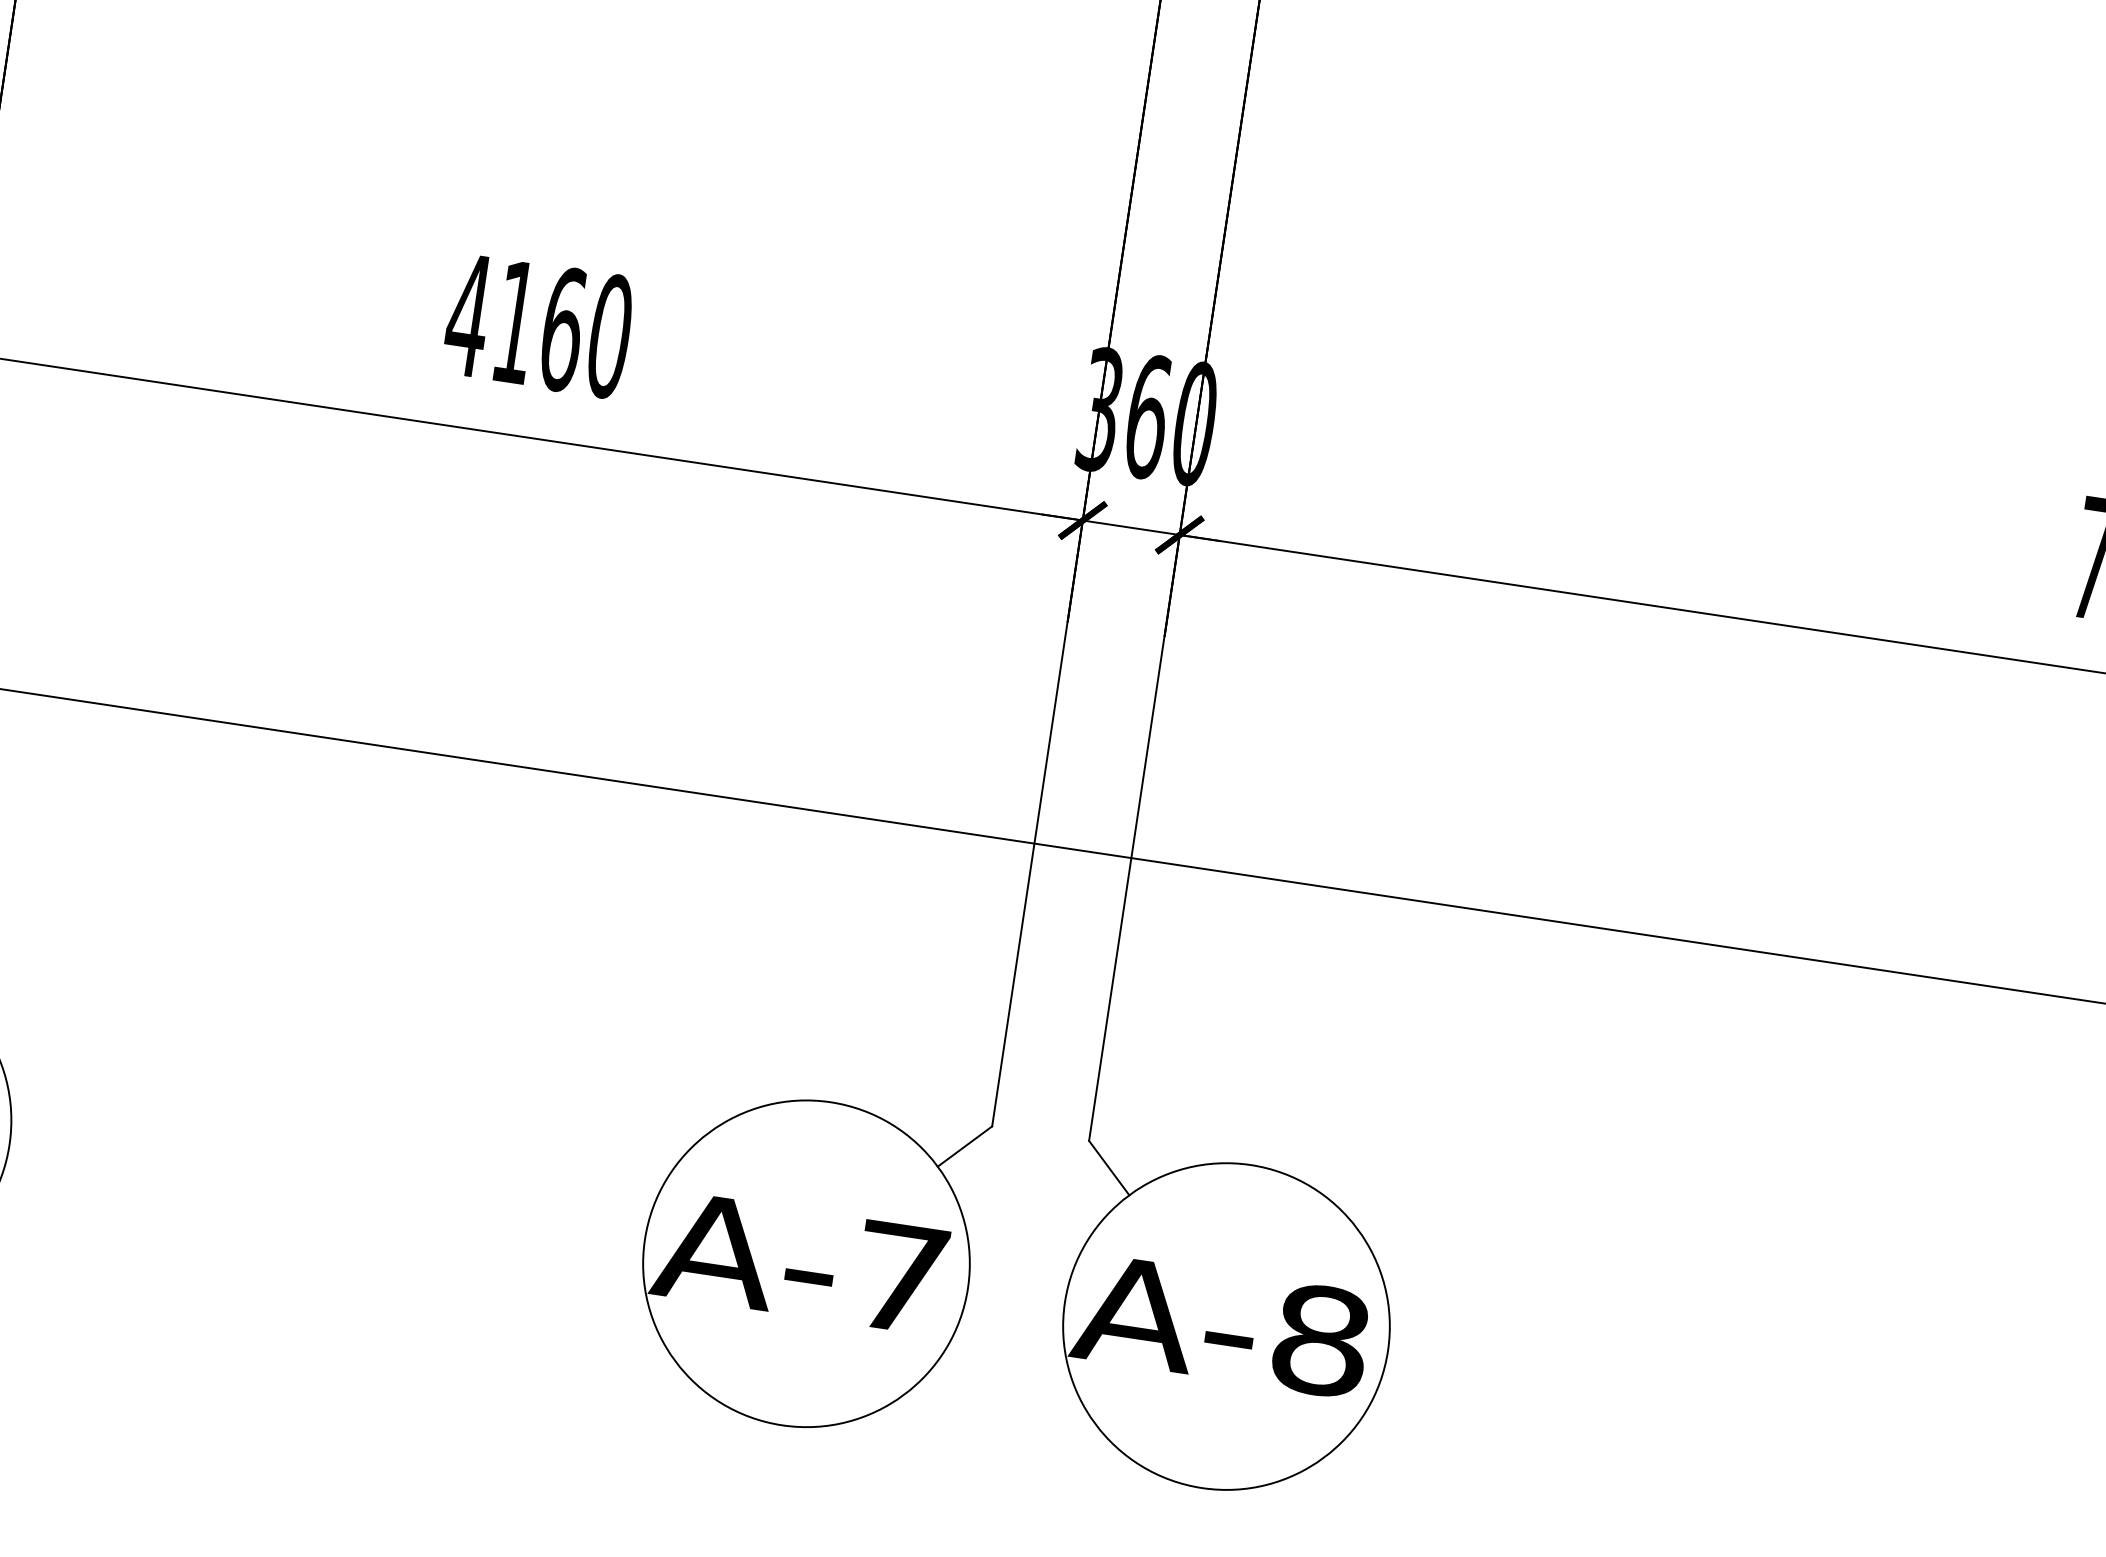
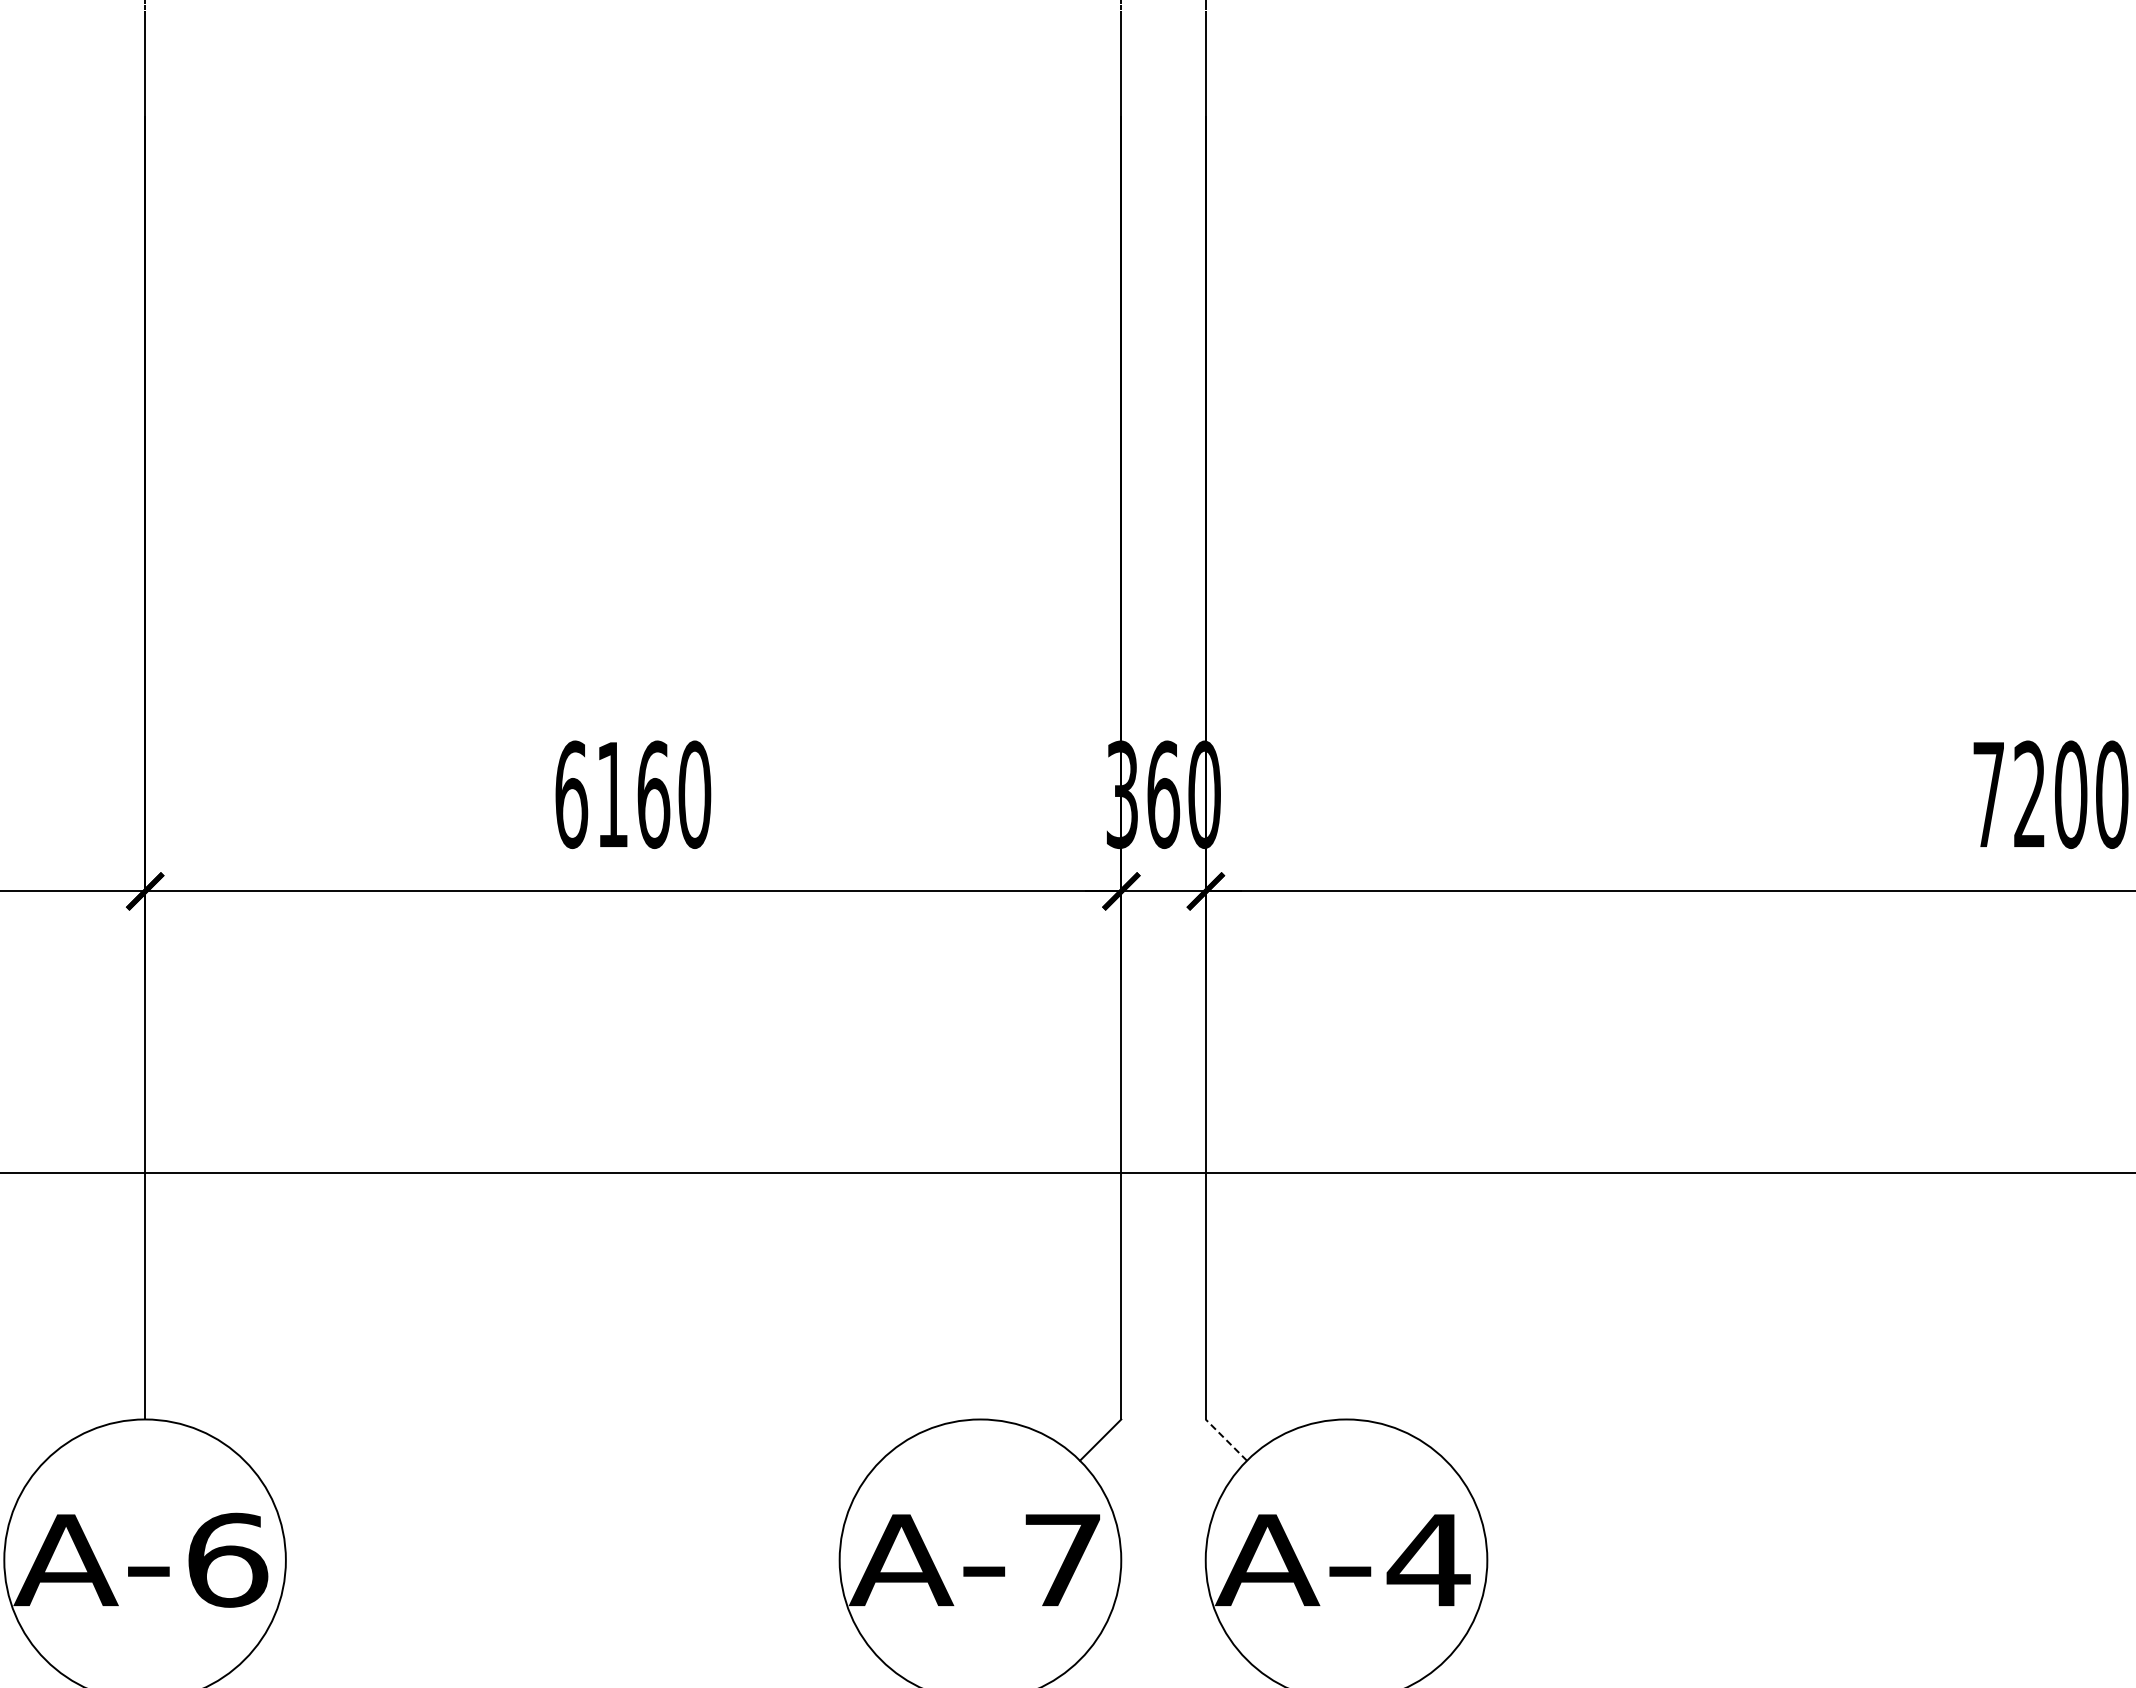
text: (468, 315) -> (571, 794), 4160 -> 6160
line: (1109, 1167) -> (1226, 1439), solid -> dashed
text: (1320, 1339) -> (1428, 1559), A-8 -> A-4

